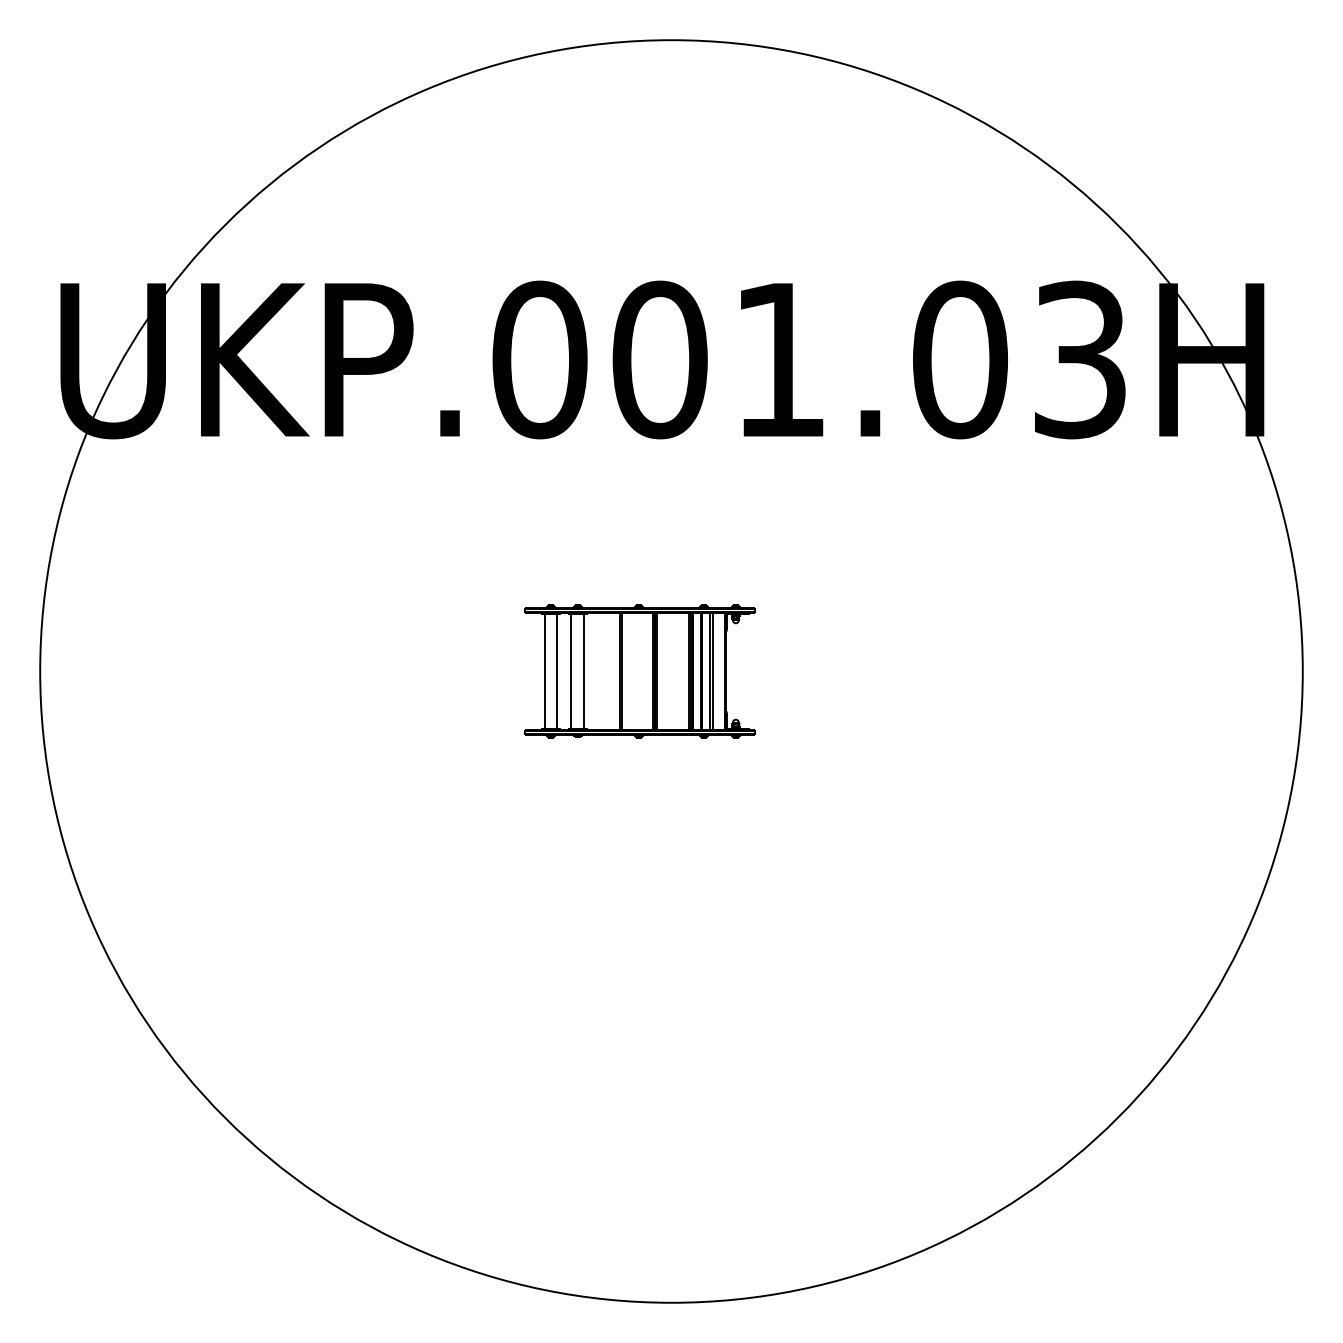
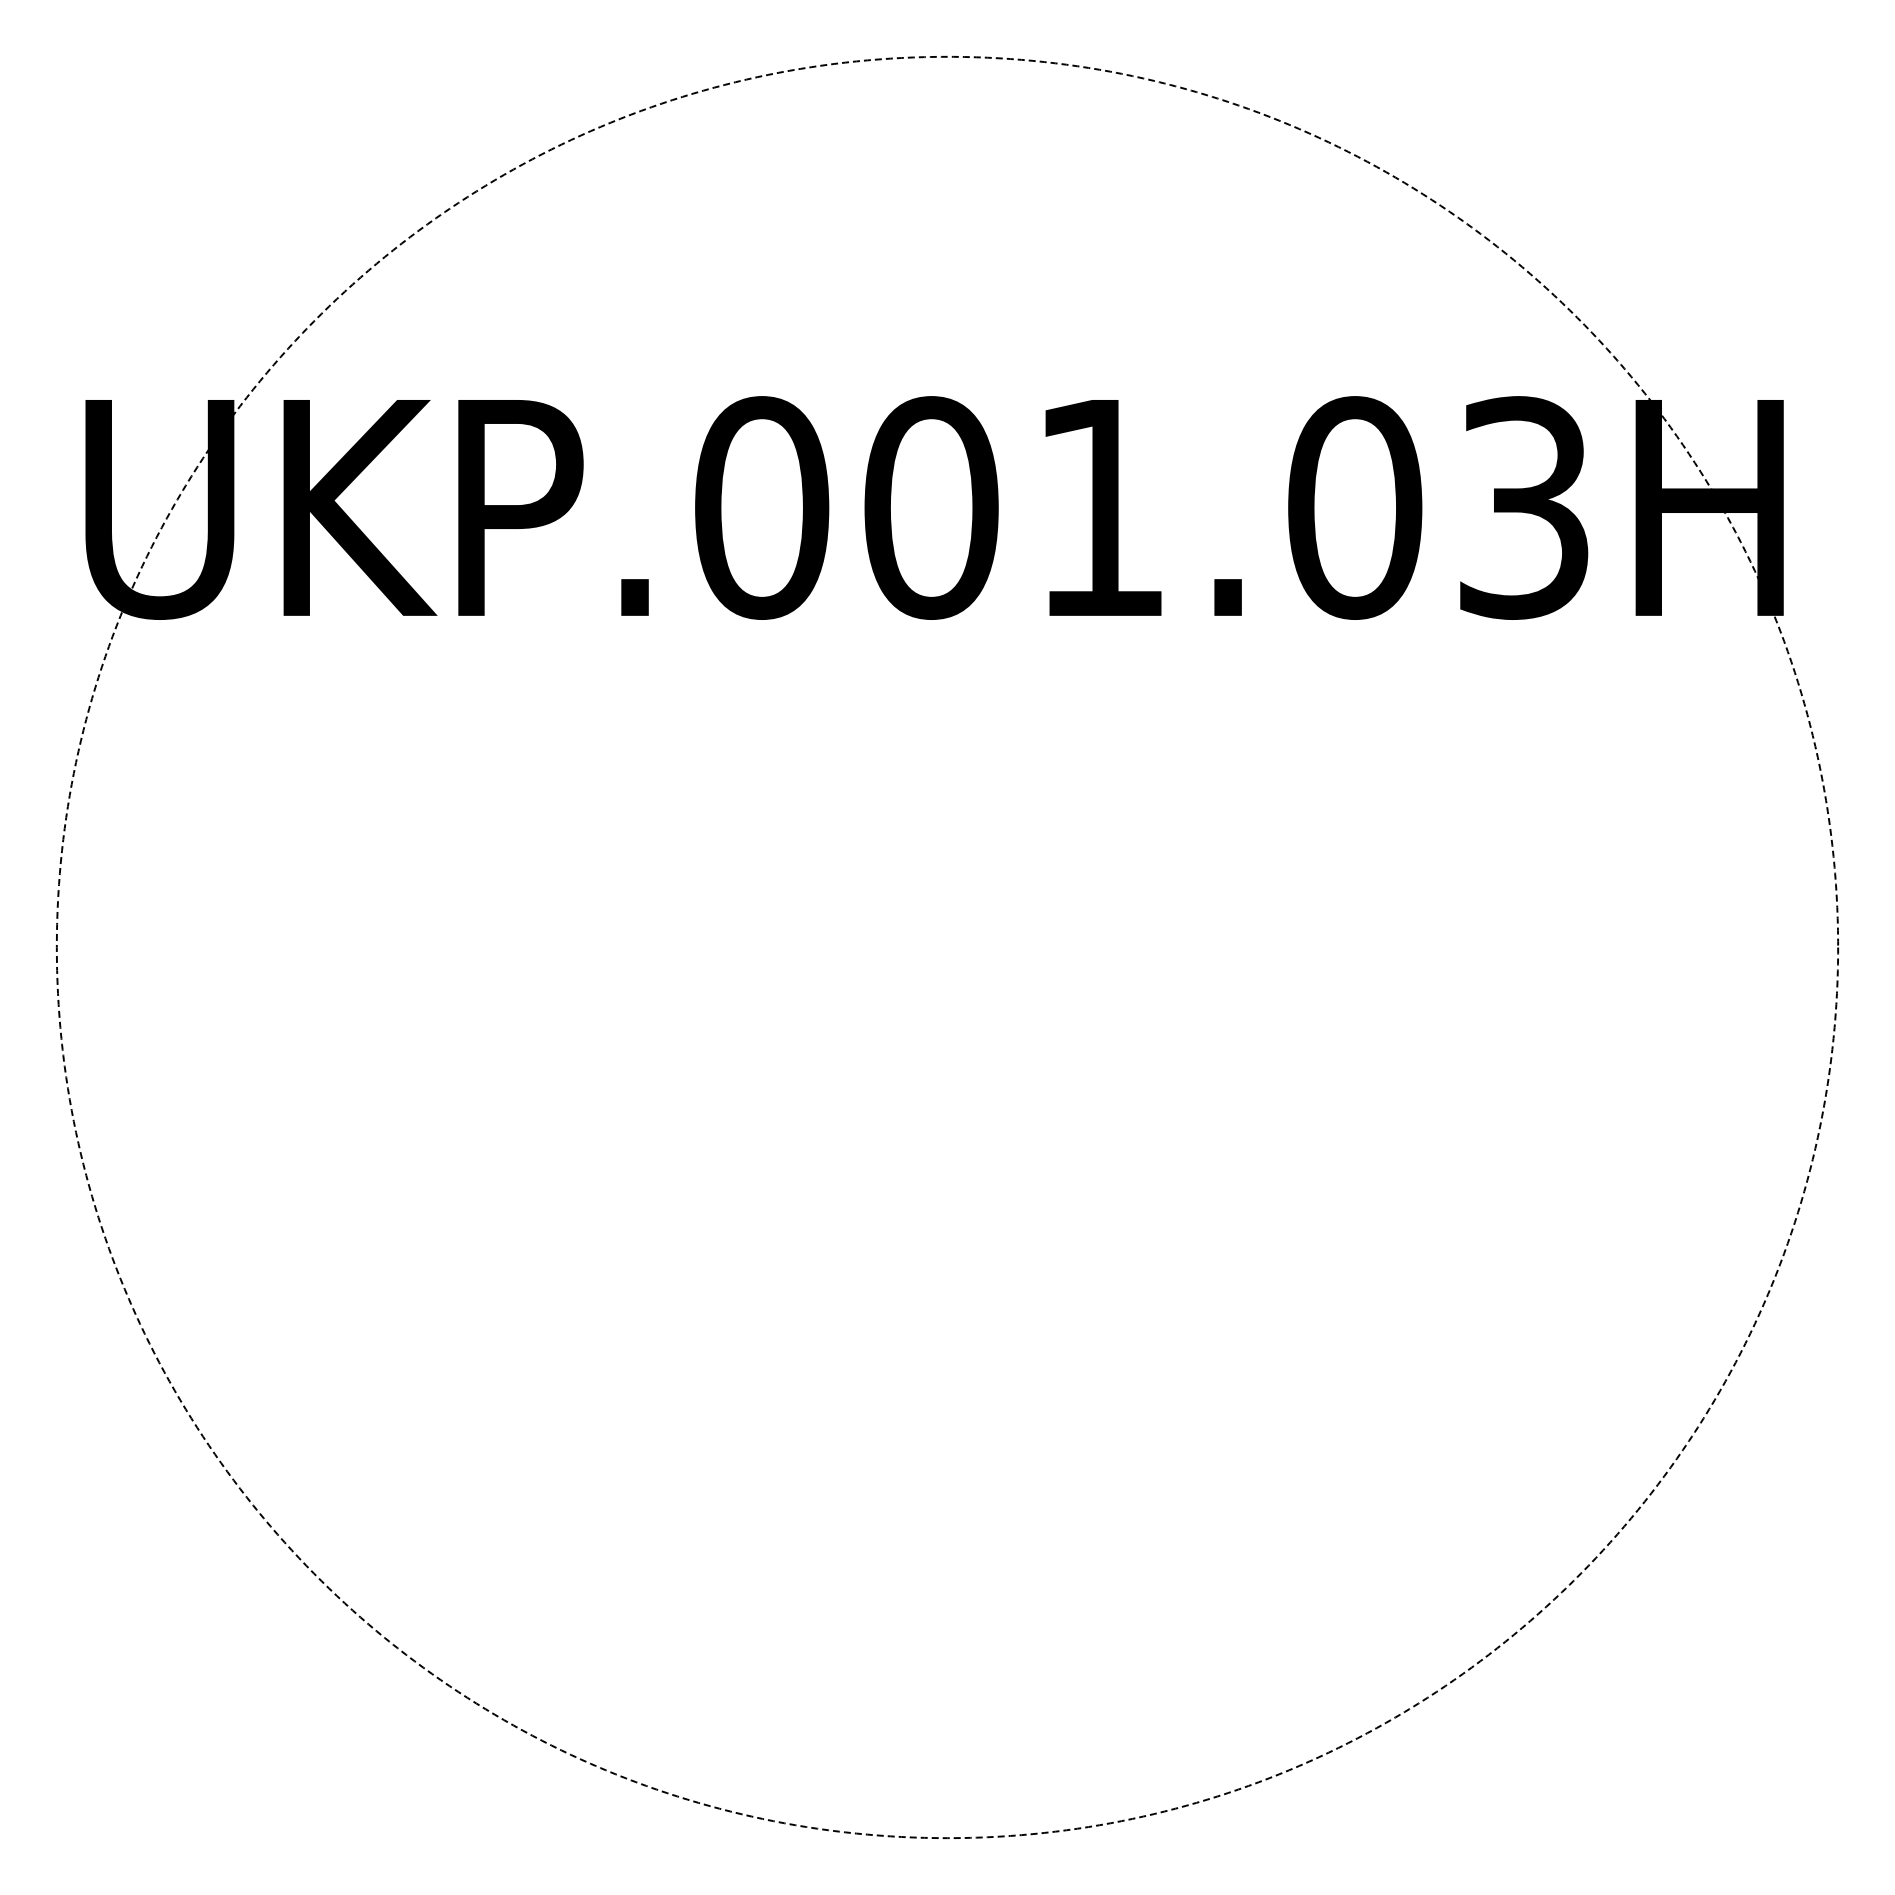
part: (640, 671) -> (903, 947), removed
circle: (671, 671) -> (947, 947), solid -> dashed

